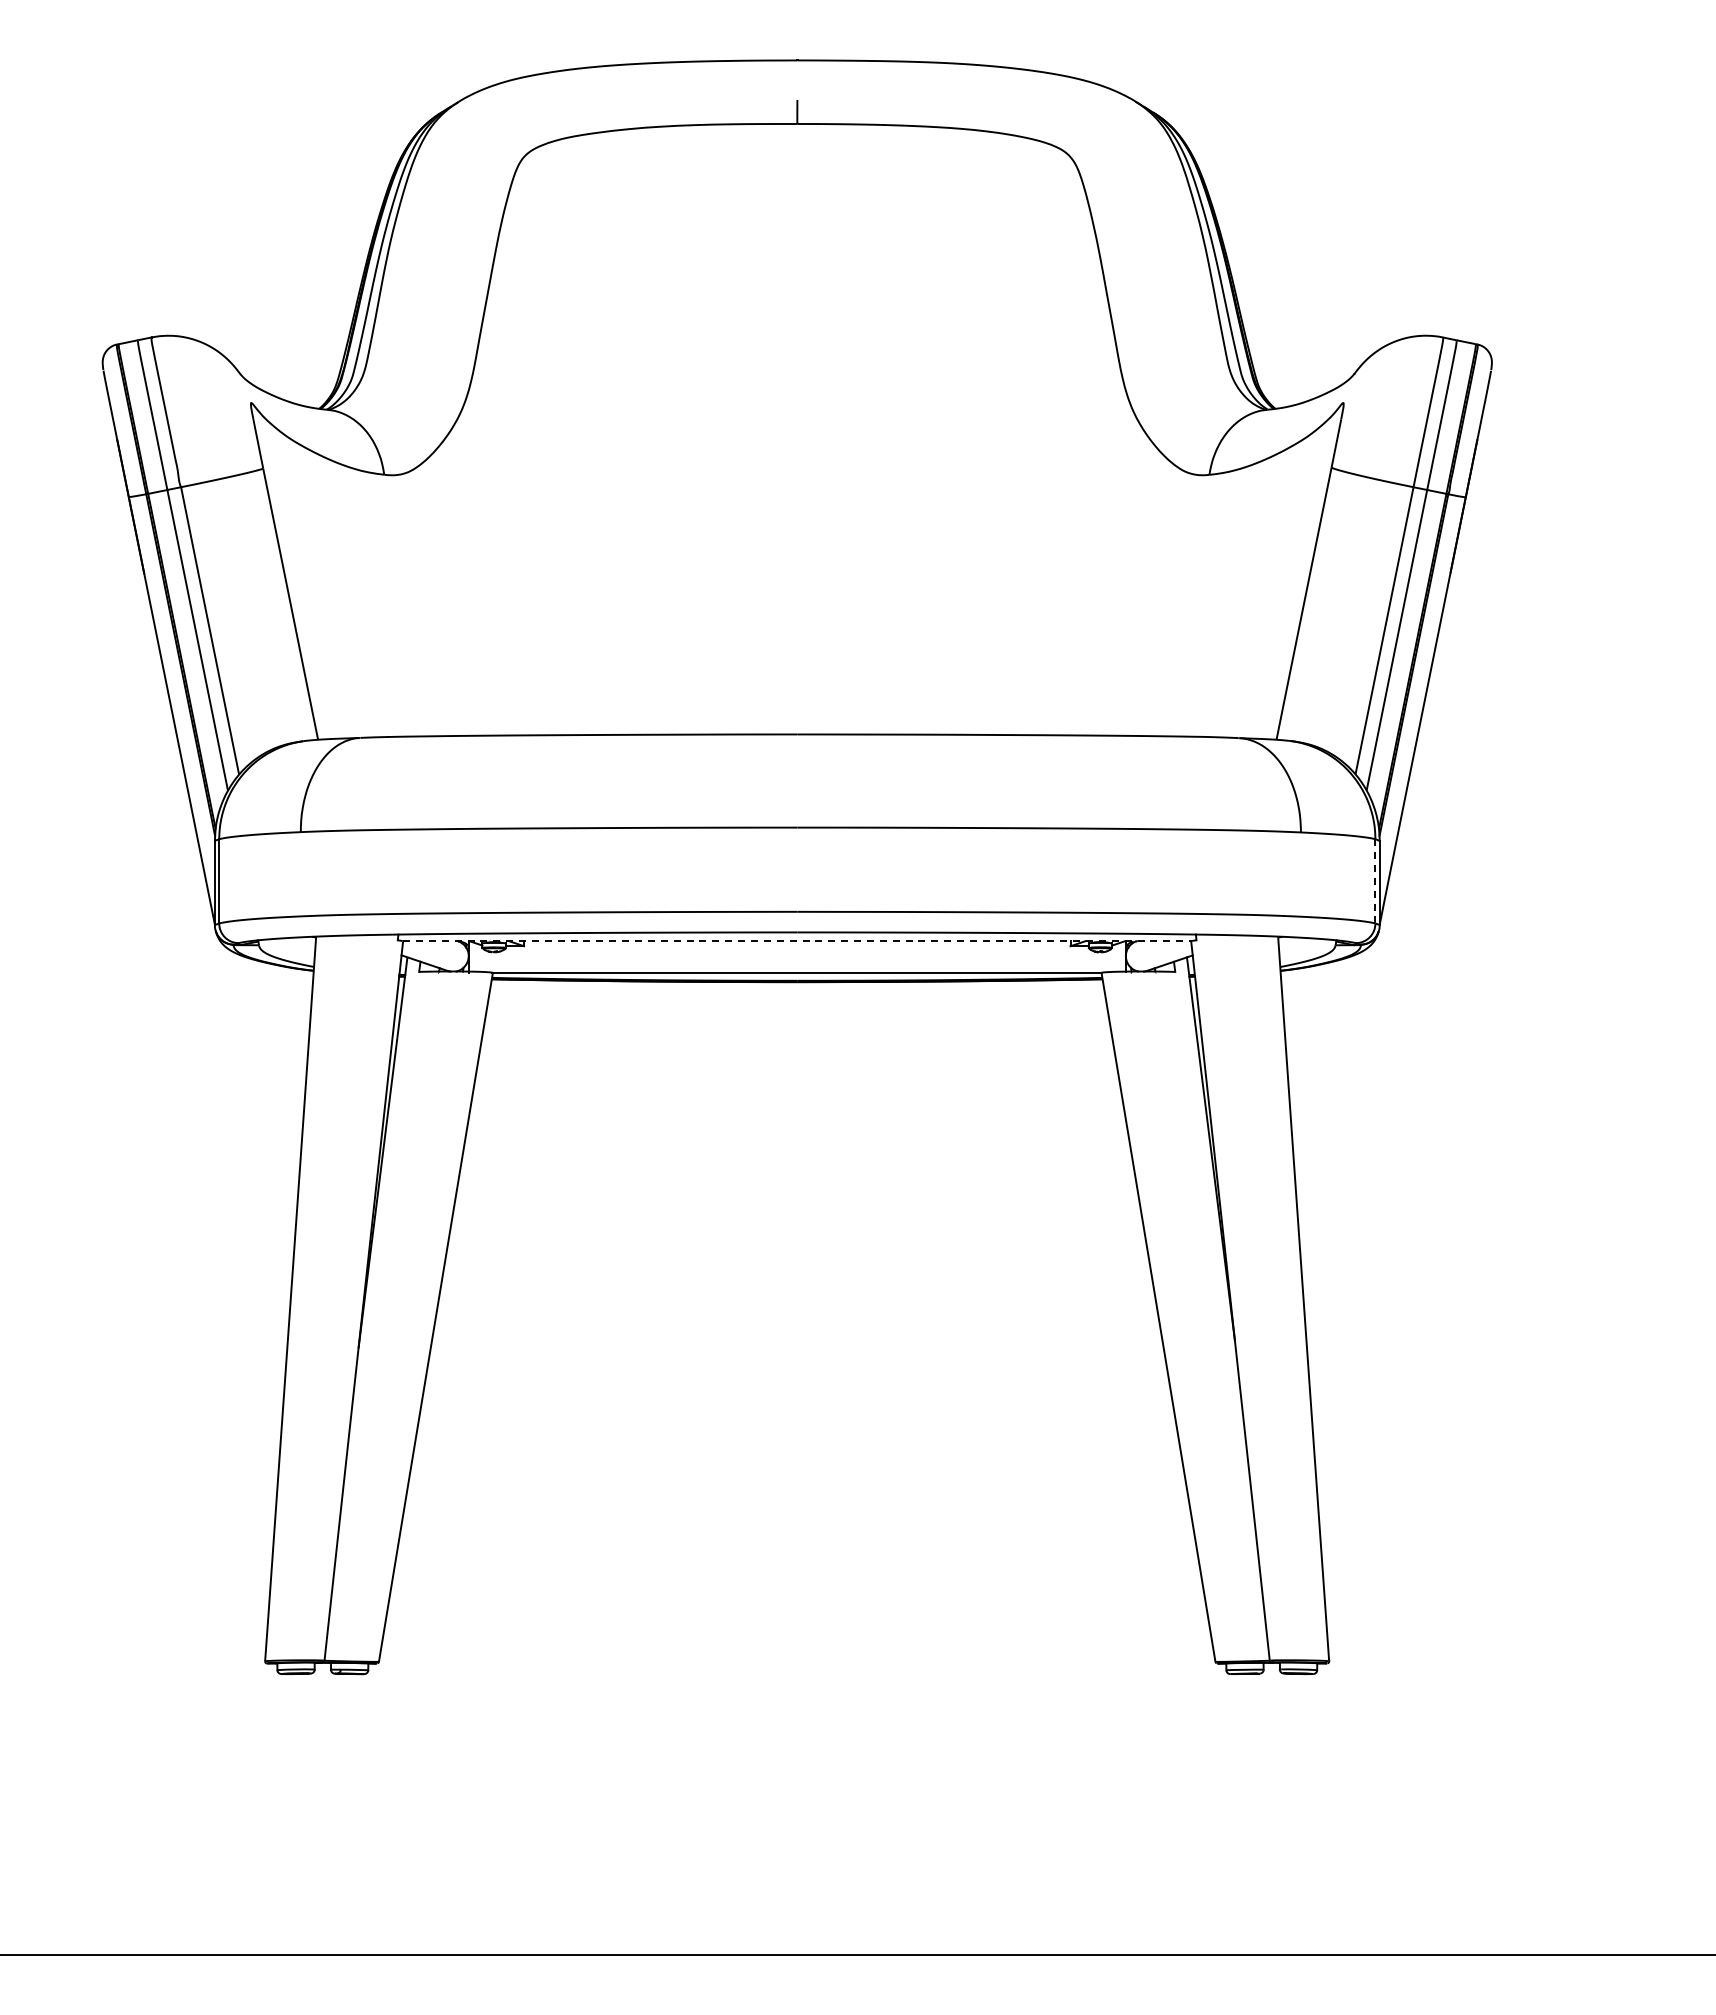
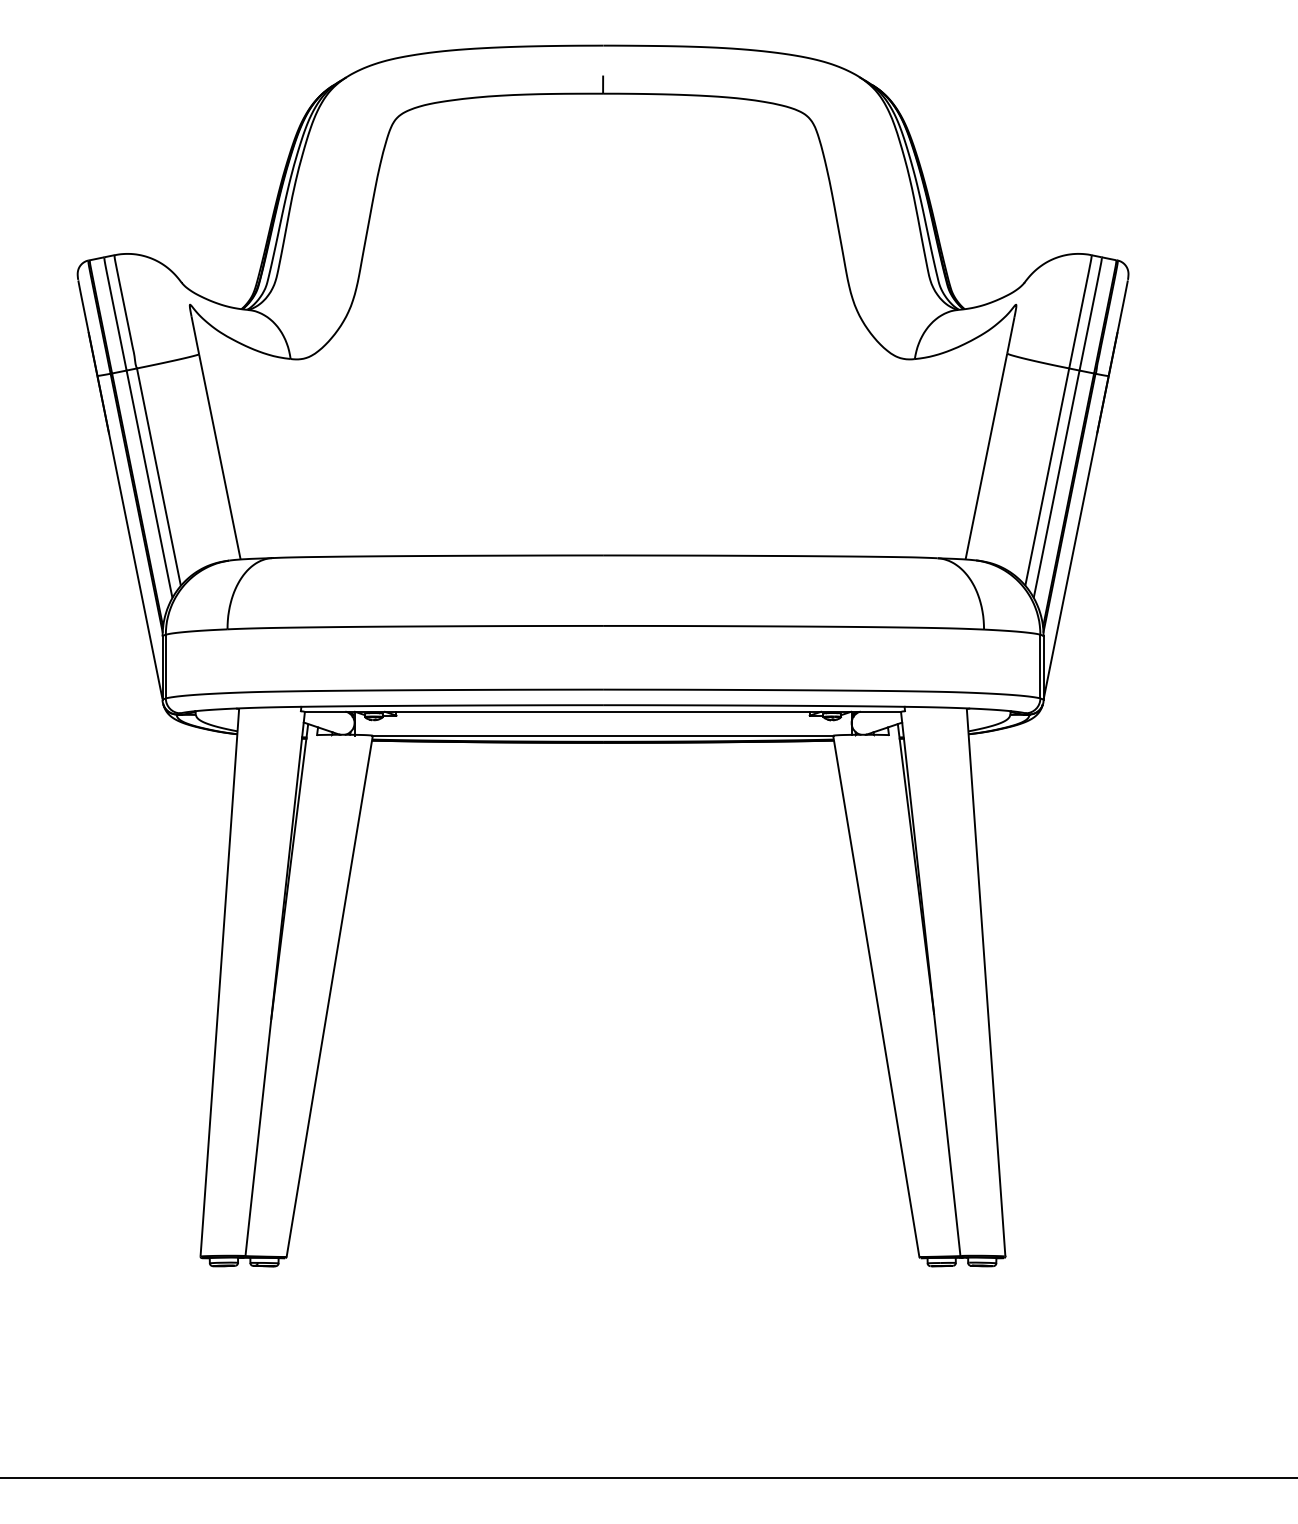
line: (1375, 880) -> (1040, 665), dashed -> solid
line: (797, 941) -> (603, 712), dashed -> solid

